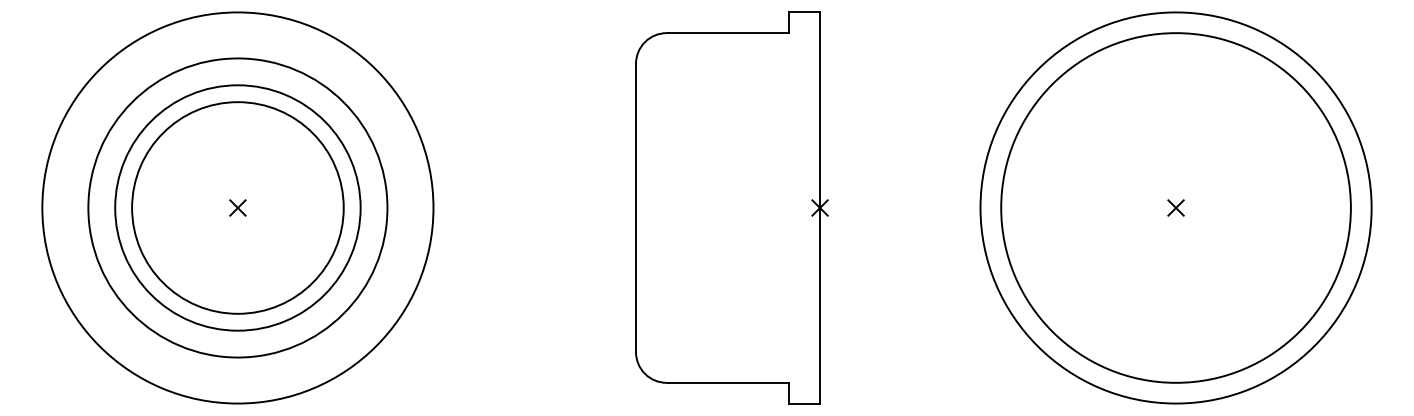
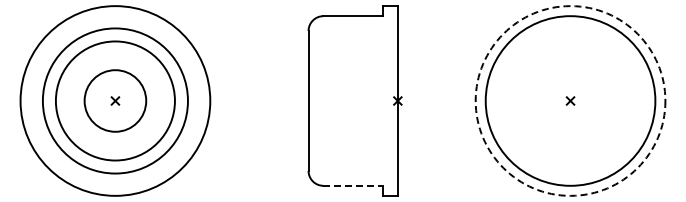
circle: (238, 206) -> (115, 100), size x0.6
circle: (1175, 206) -> (570, 100), solid -> dashed
line: (728, 382) -> (353, 185), solid -> dashed

